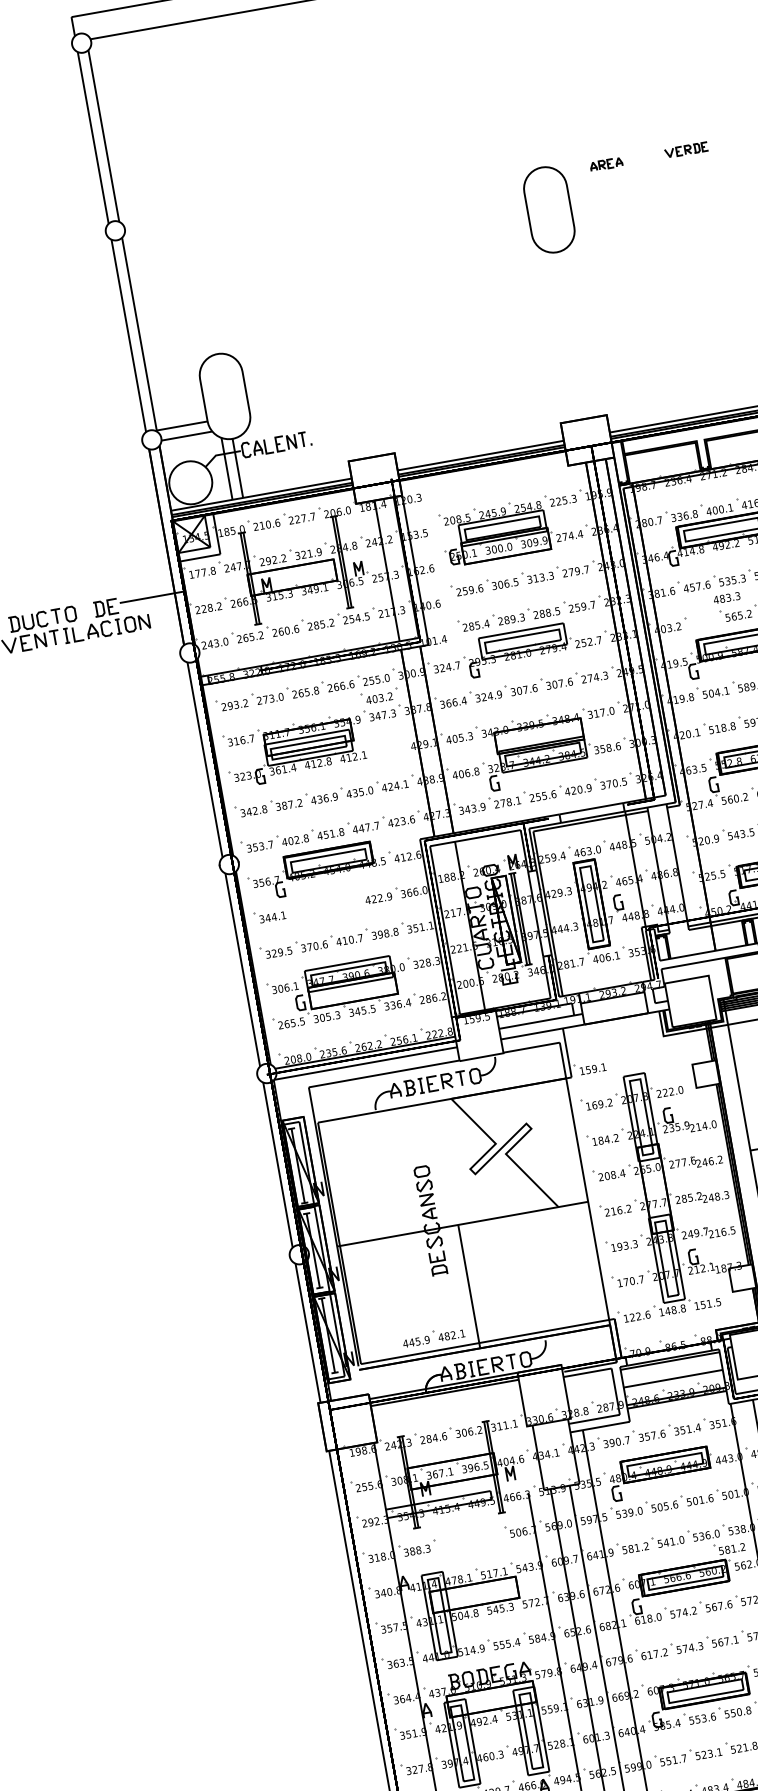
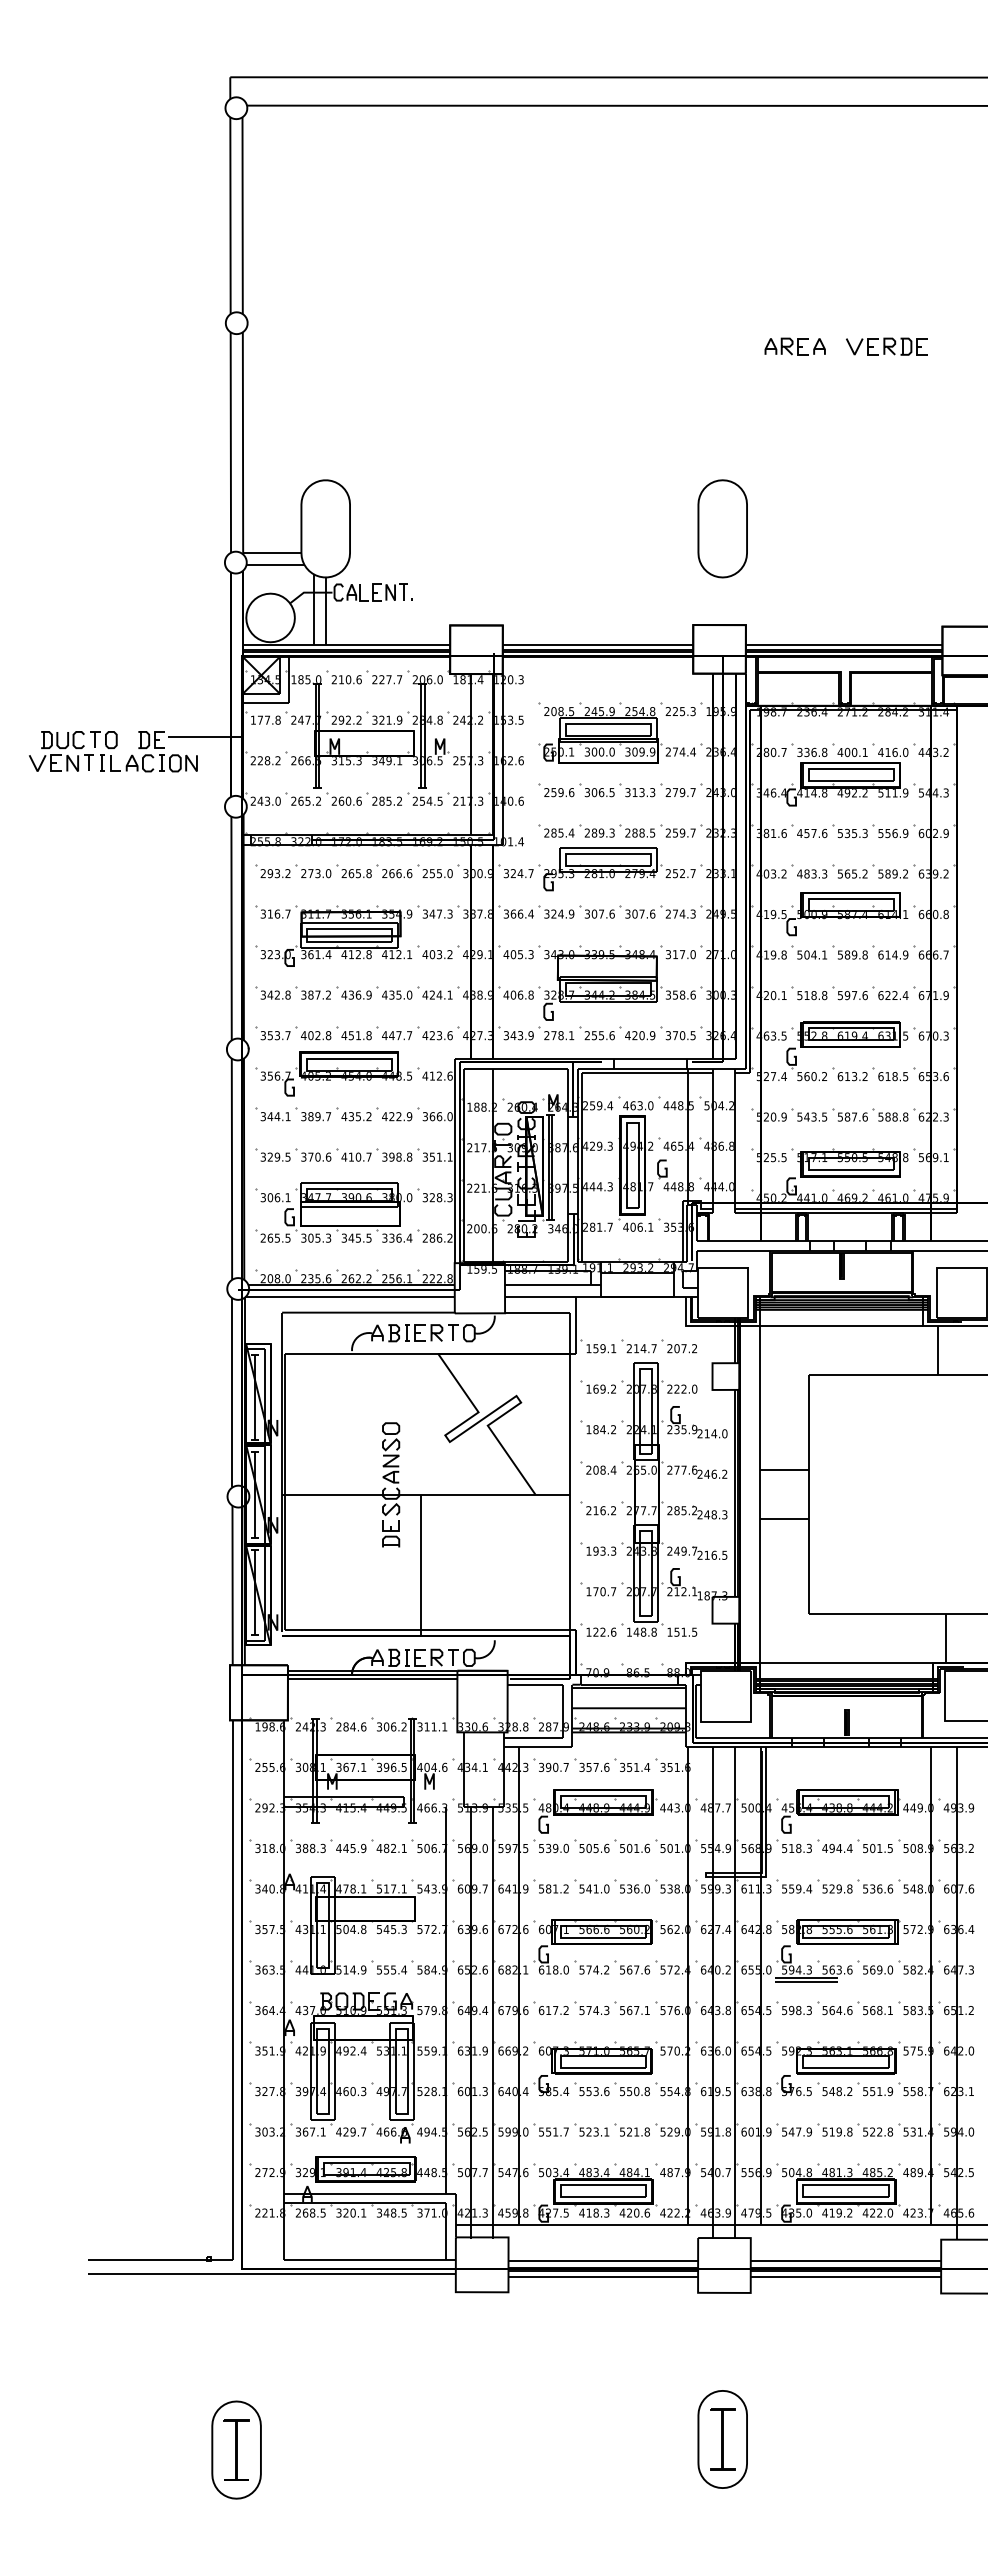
part: (686, 150) -> (886, 346), size x1.67
part: (605, 164) -> (794, 346), size x1.67
part: (549, 209) -> (722, 528), moved
text: (727, 597) -> (812, 873), moved
part: (380, 696) -> (438, 952), moved
part: (325, 905) -> (336, 1114), added
part: (642, 1058) -> (658, 1346), added
part: (433, 1336) -> (371, 1846), moved
part: (728, 1547) -> (657, 1906), removed

